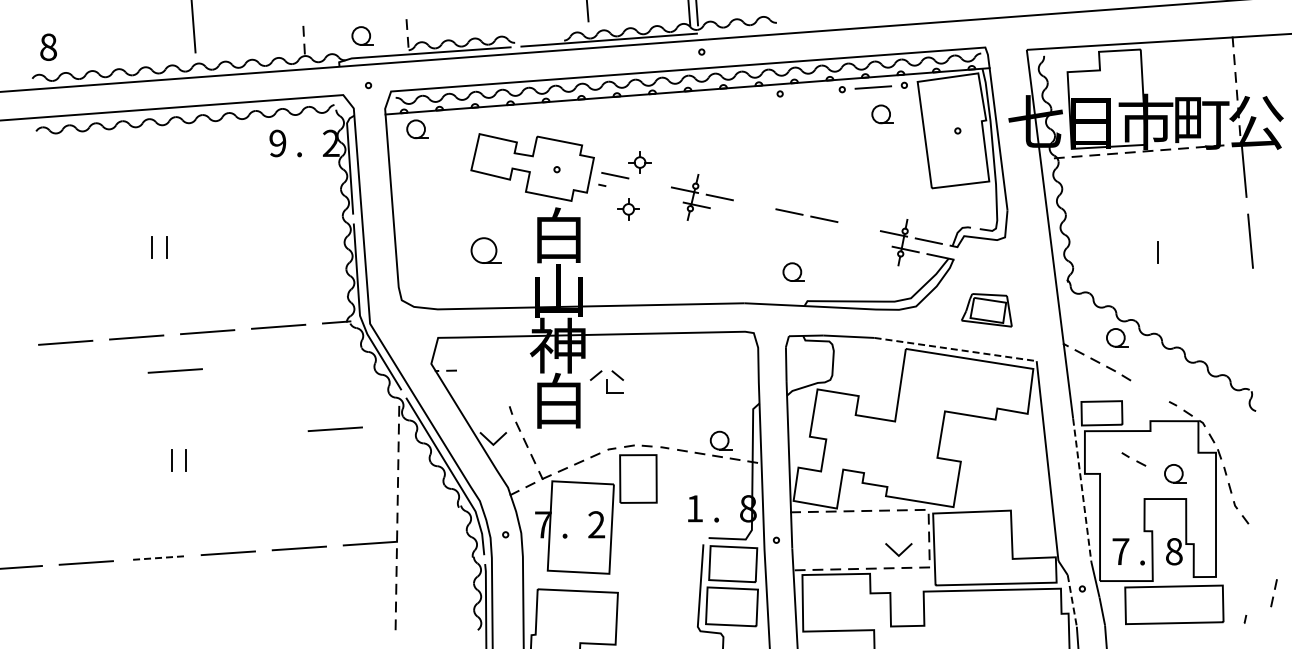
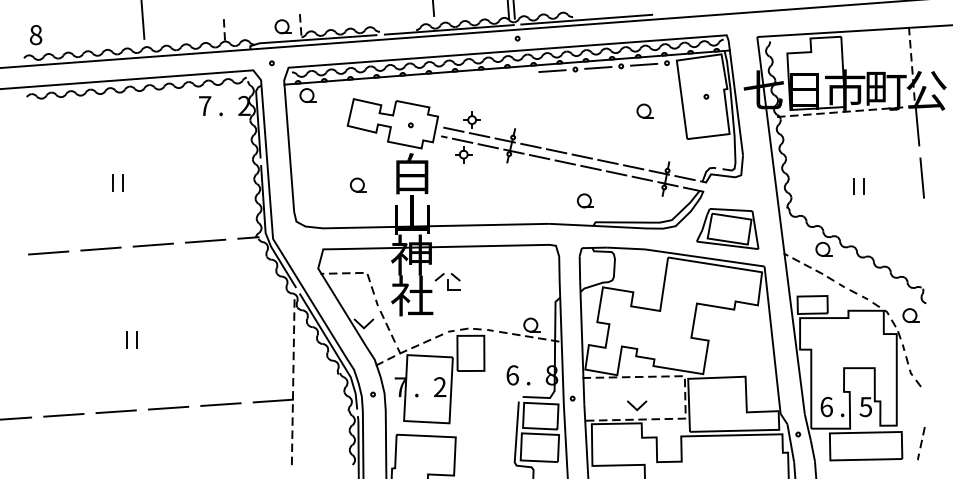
line: (795, 25) -> (586, 19), added
part: (362, 35) -> (282, 26), moved
line: (810, 91) -> (597, 67), added
line: (748, 95) -> (552, 70), added
part: (882, 114) -> (644, 111), moved
text: (277, 143) -> (204, 106), 9 -> 7
line: (650, 182) -> (479, 134), added
line: (627, 190) -> (462, 140), added
line: (661, 197) -> (487, 145), added
line: (754, 204) -> (556, 151), added
line: (731, 212) -> (539, 156), added
line: (766, 219) -> (565, 162), added
line: (859, 226) -> (633, 167), added
line: (801, 227) -> (591, 167), added
line: (835, 234) -> (616, 173), added
line: (870, 241) -> (642, 178), added
part: (485, 250) -> (358, 184), size x0.71
line: (1171, 252) -> (863, 186), added
part: (986, 310) -> (727, 229), size x1.67
line: (955, 349) -> (704, 257), dashed -> solid
line: (174, 370) -> (128, 273), removed
part: (485, 370) -> (358, 273), added
text: (558, 400) -> (411, 295), 白 -> 社
line: (334, 428) -> (246, 316), removed
part: (1133, 459) -> (847, 288), moved
part: (1175, 473) -> (911, 315), moved
line: (1082, 490) -> (798, 361), dashed -> solid
text: (695, 508) -> (512, 375), 1 -> 6
line: (895, 551) -> (634, 406), moved
text: (1120, 551) -> (826, 406), 7 -> 6
text: (1173, 551) -> (865, 406), 8 -> 5
line: (157, 558) -> (116, 412), dashed -> solid
part: (1273, 593) -> (922, 437), moved
line: (1072, 601) -> (790, 443), dashed -> solid

